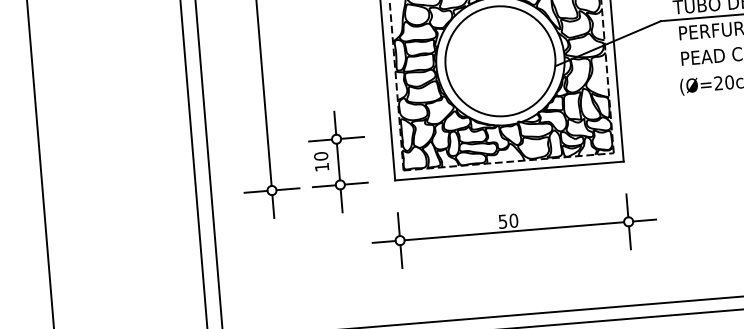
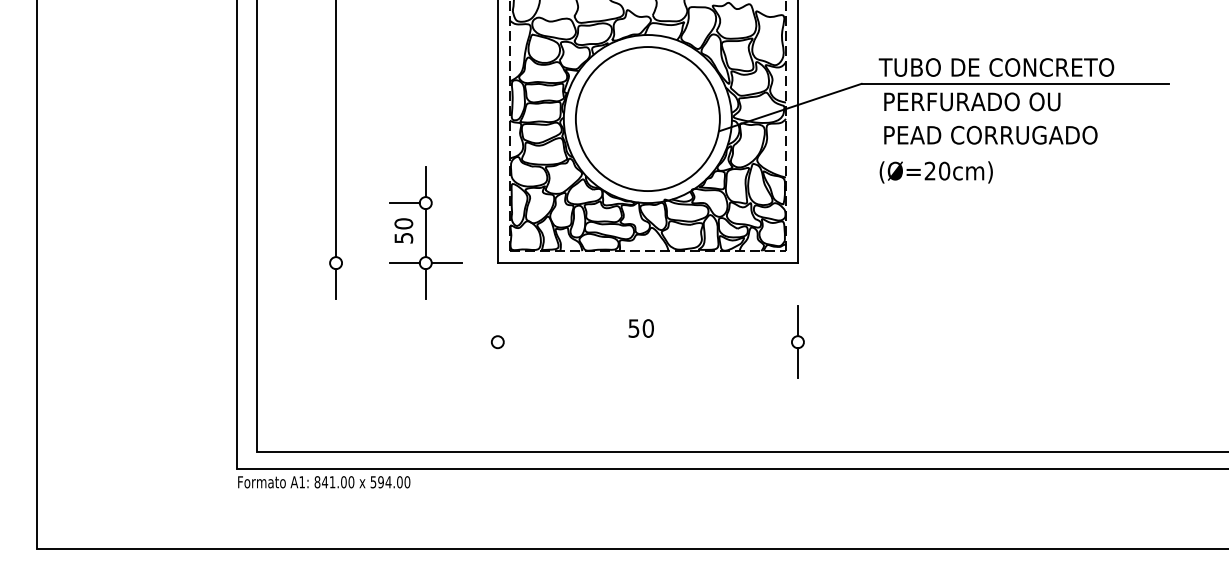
line: (352, 138) -> (446, 203), removed
text: (321, 167) -> (403, 238), 10 -> 50
line: (288, 189) -> (357, 263), removed
line: (256, 192) -> (315, 263), removed
line: (644, 220) -> (818, 342), removed
line: (398, 224) -> (497, 321), removed
line: (514, 231) -> (647, 342), removed
line: (383, 242) -> (476, 342), removed
line: (401, 256) -> (497, 363), removed

